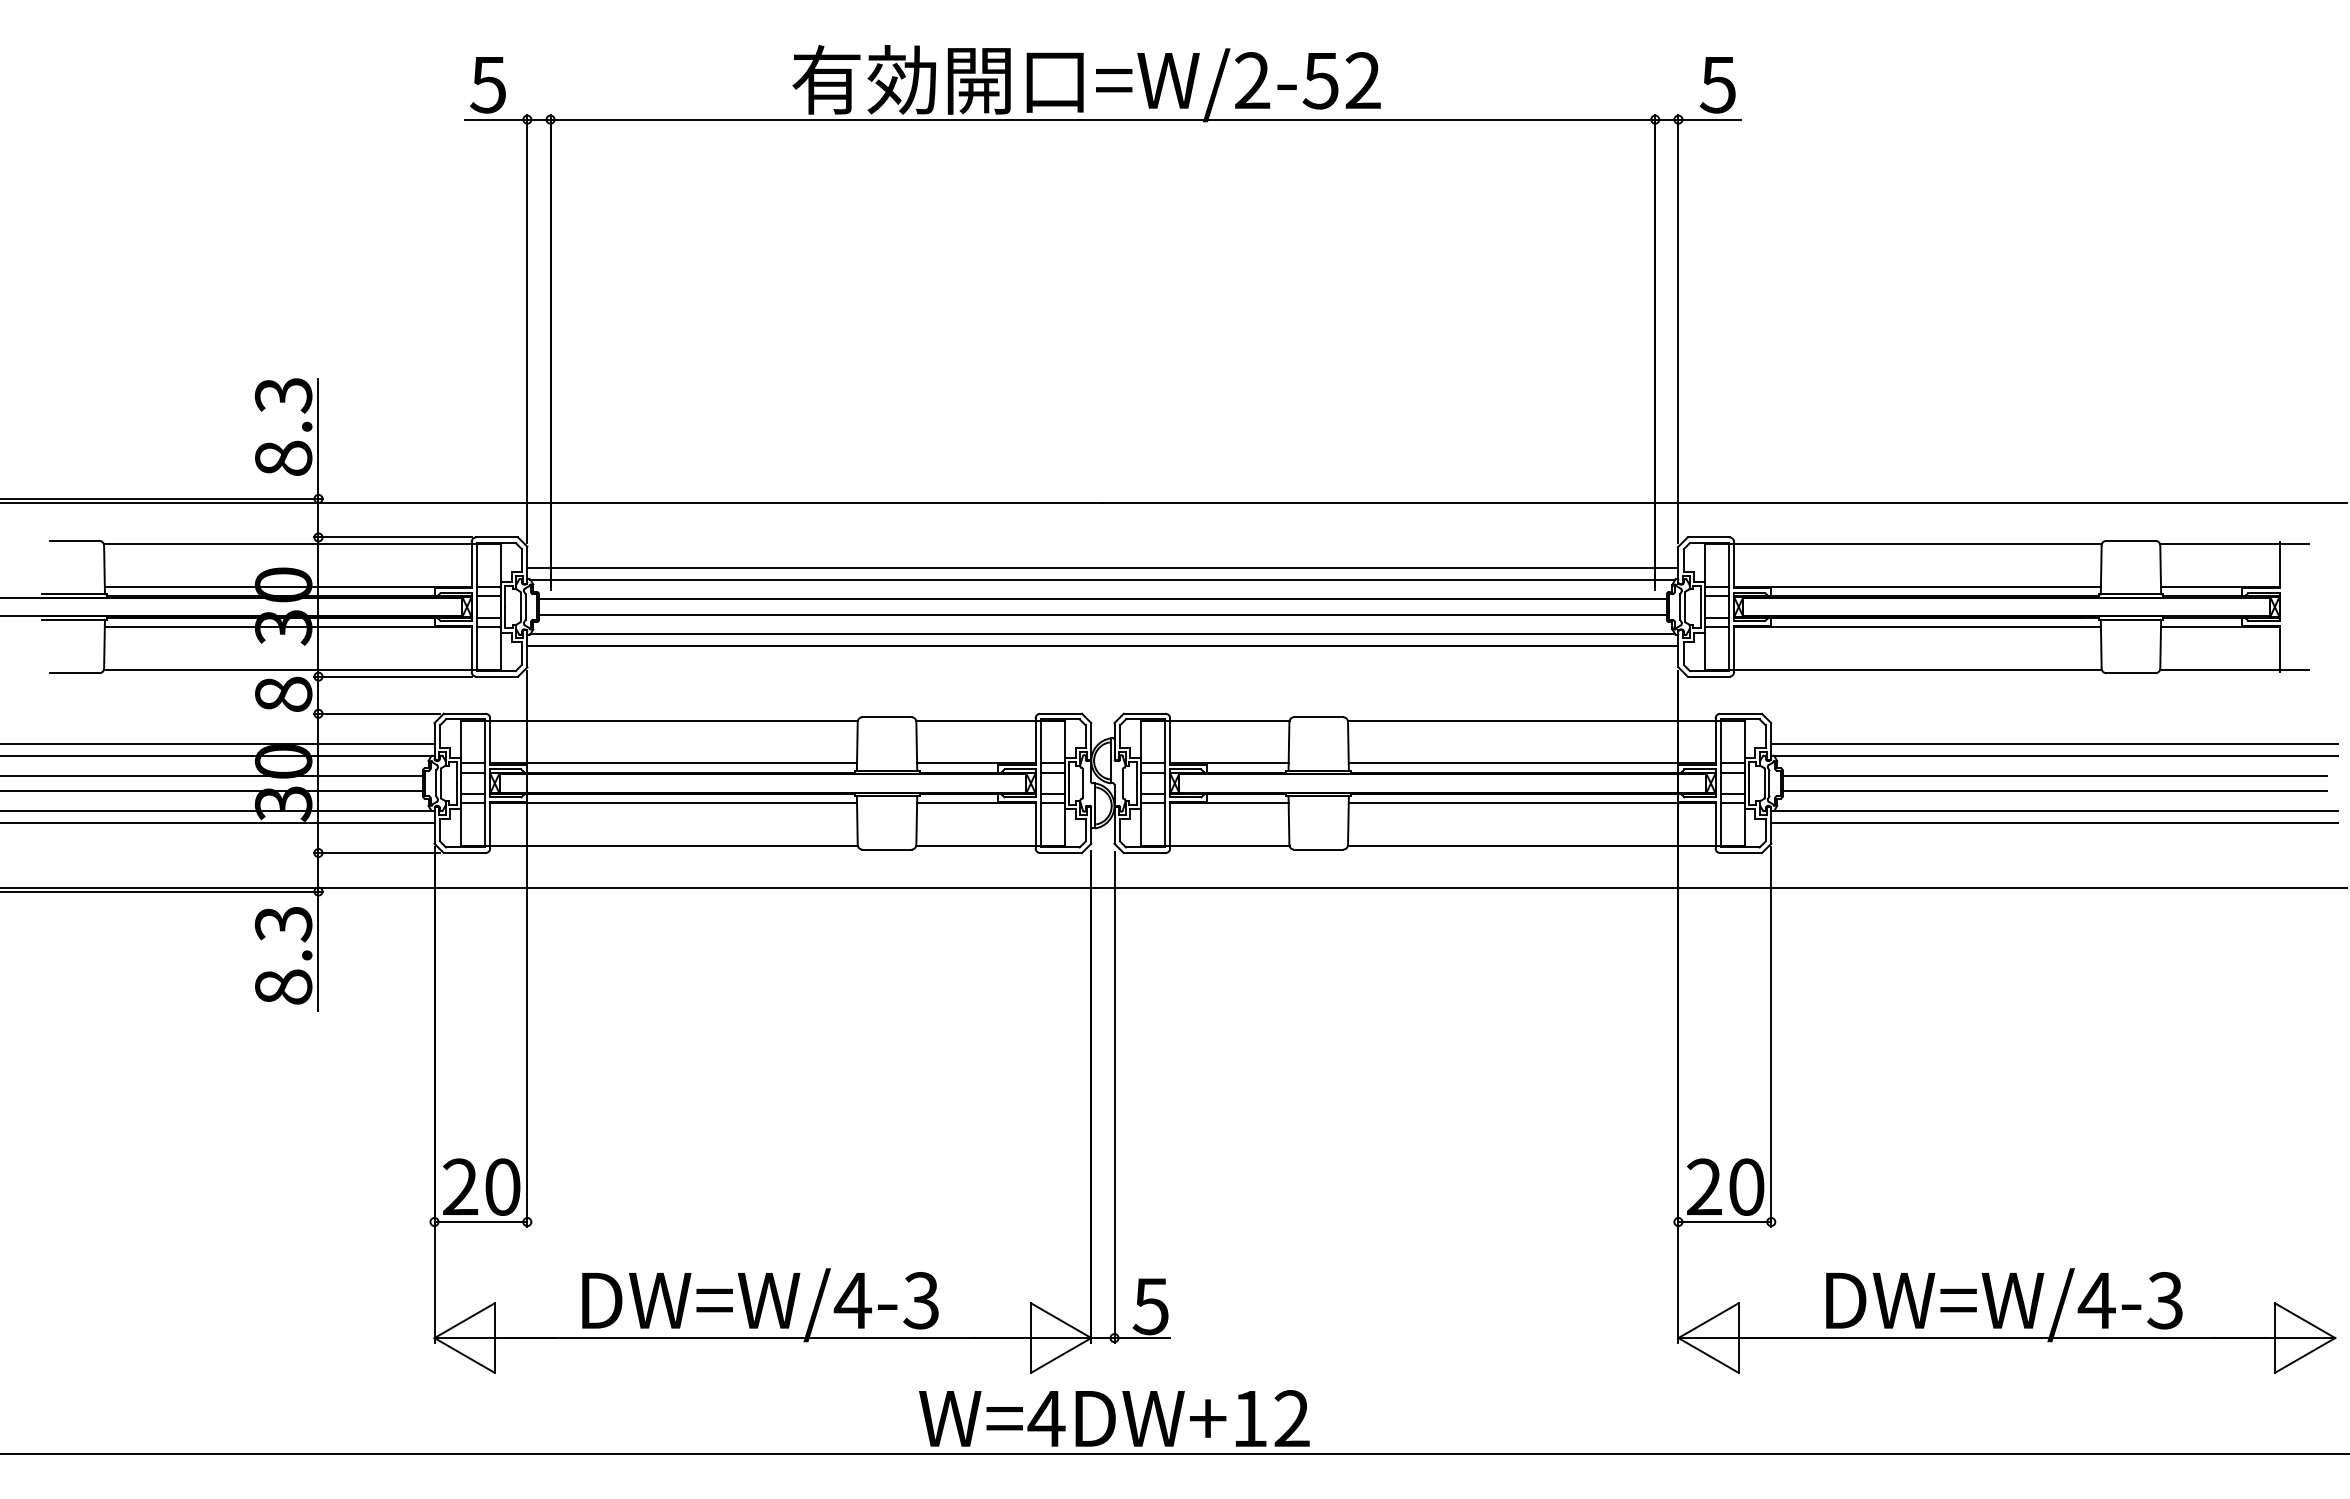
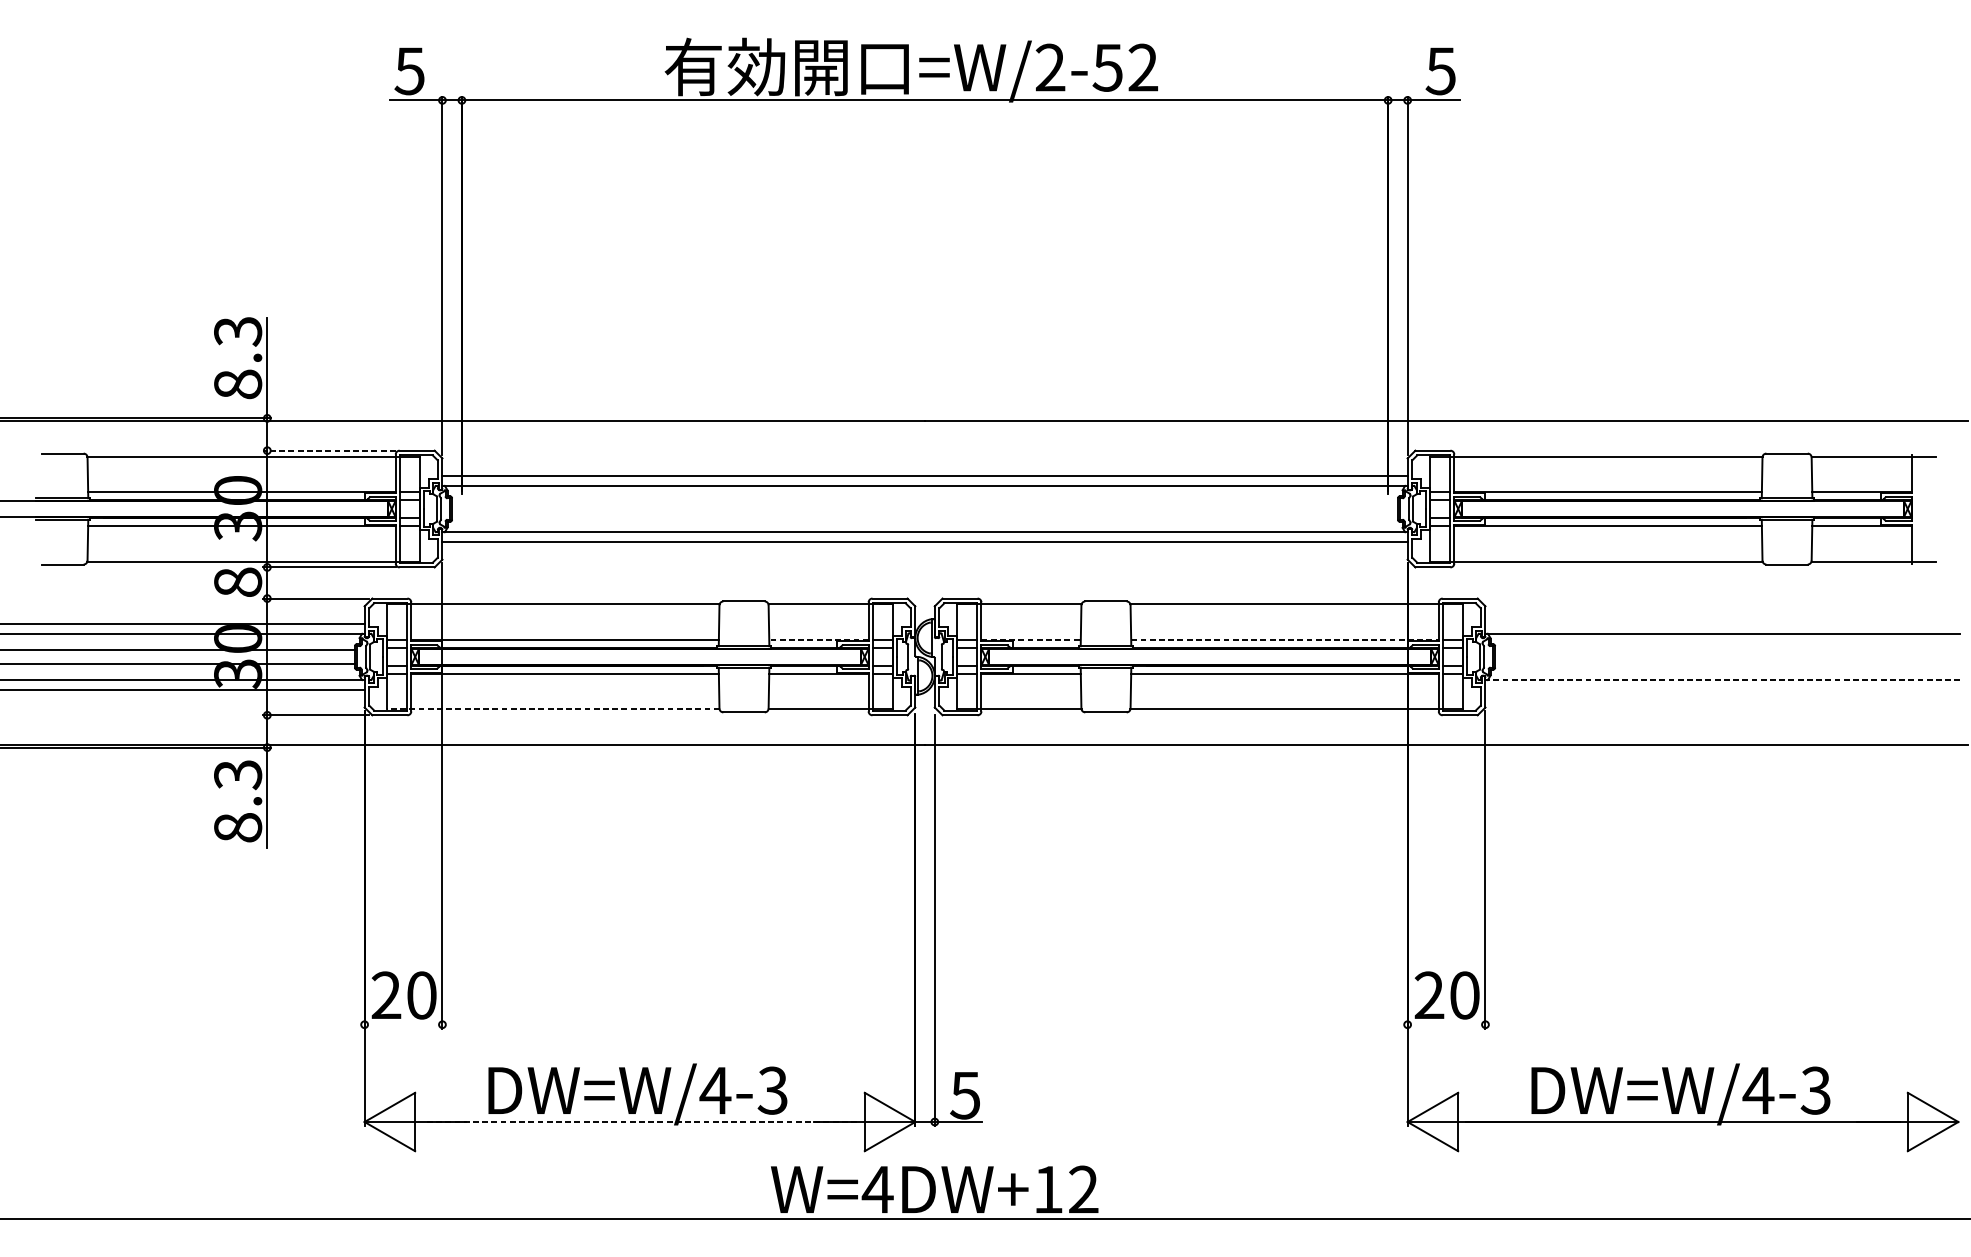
line: (392, 537) -> (329, 450), solid -> dashed
line: (1102, 599) -> (924, 502), removed
line: (1102, 614) -> (924, 515), removed
line: (2054, 743) -> (1722, 623), removed
line: (975, 763) -> (818, 640), solid -> dashed
line: (1229, 763) -> (1031, 640), solid -> dashed
line: (1532, 763) -> (1285, 640), solid -> dashed
line: (2054, 775) -> (1722, 650), removed
line: (2054, 791) -> (1722, 663), removed
line: (2055, 810) -> (1723, 679), solid -> dashed
line: (2054, 822) -> (1722, 689), removed
line: (658, 846) -> (552, 709), solid -> dashed
line: (480, 1222) -> (403, 1025), removed
line: (1724, 1222) -> (1446, 1025), removed
line: (762, 1338) -> (639, 1122), solid -> dashed

